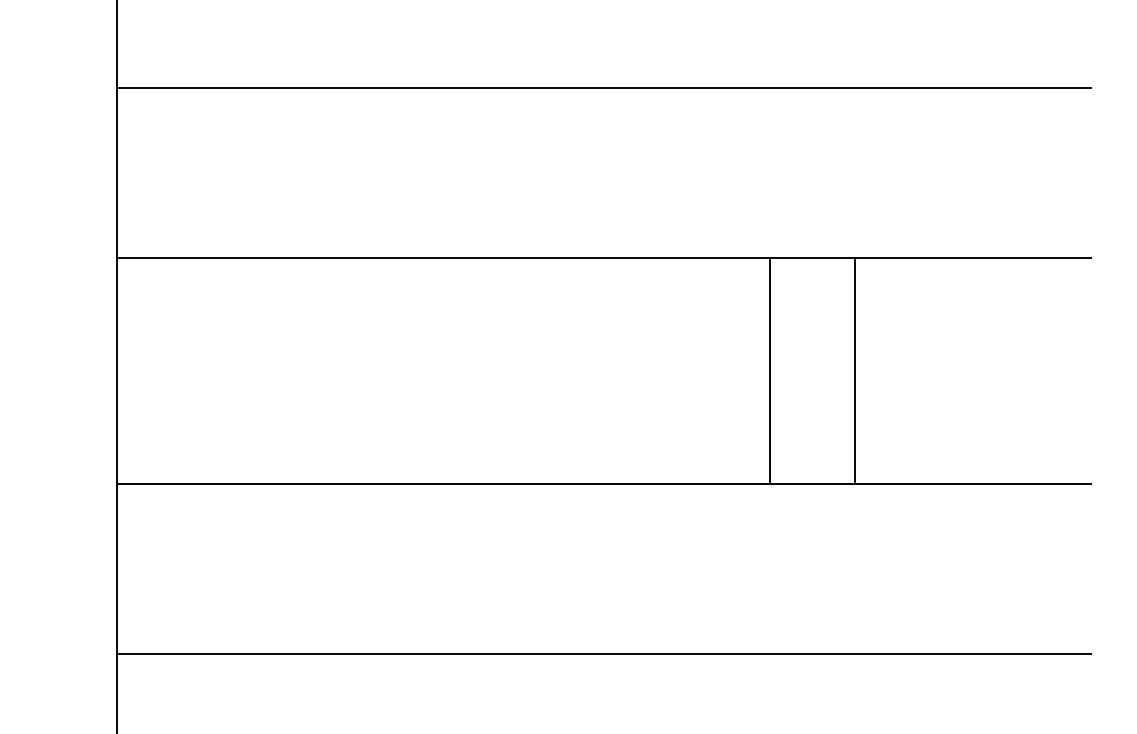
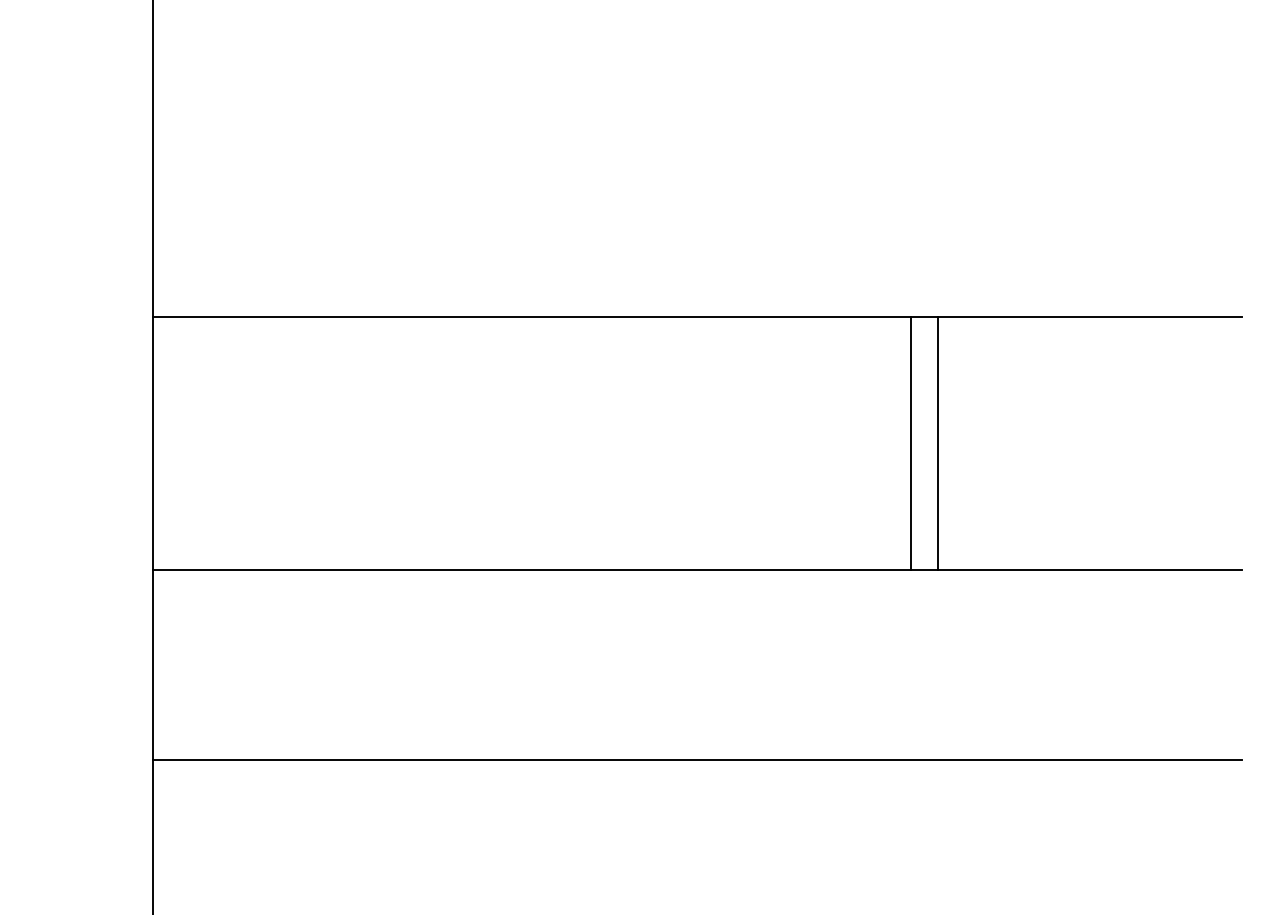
line: (603, 87) -> (696, 126), removed
line: (770, 370) -> (911, 442), moved
line: (855, 370) -> (938, 442), moved

